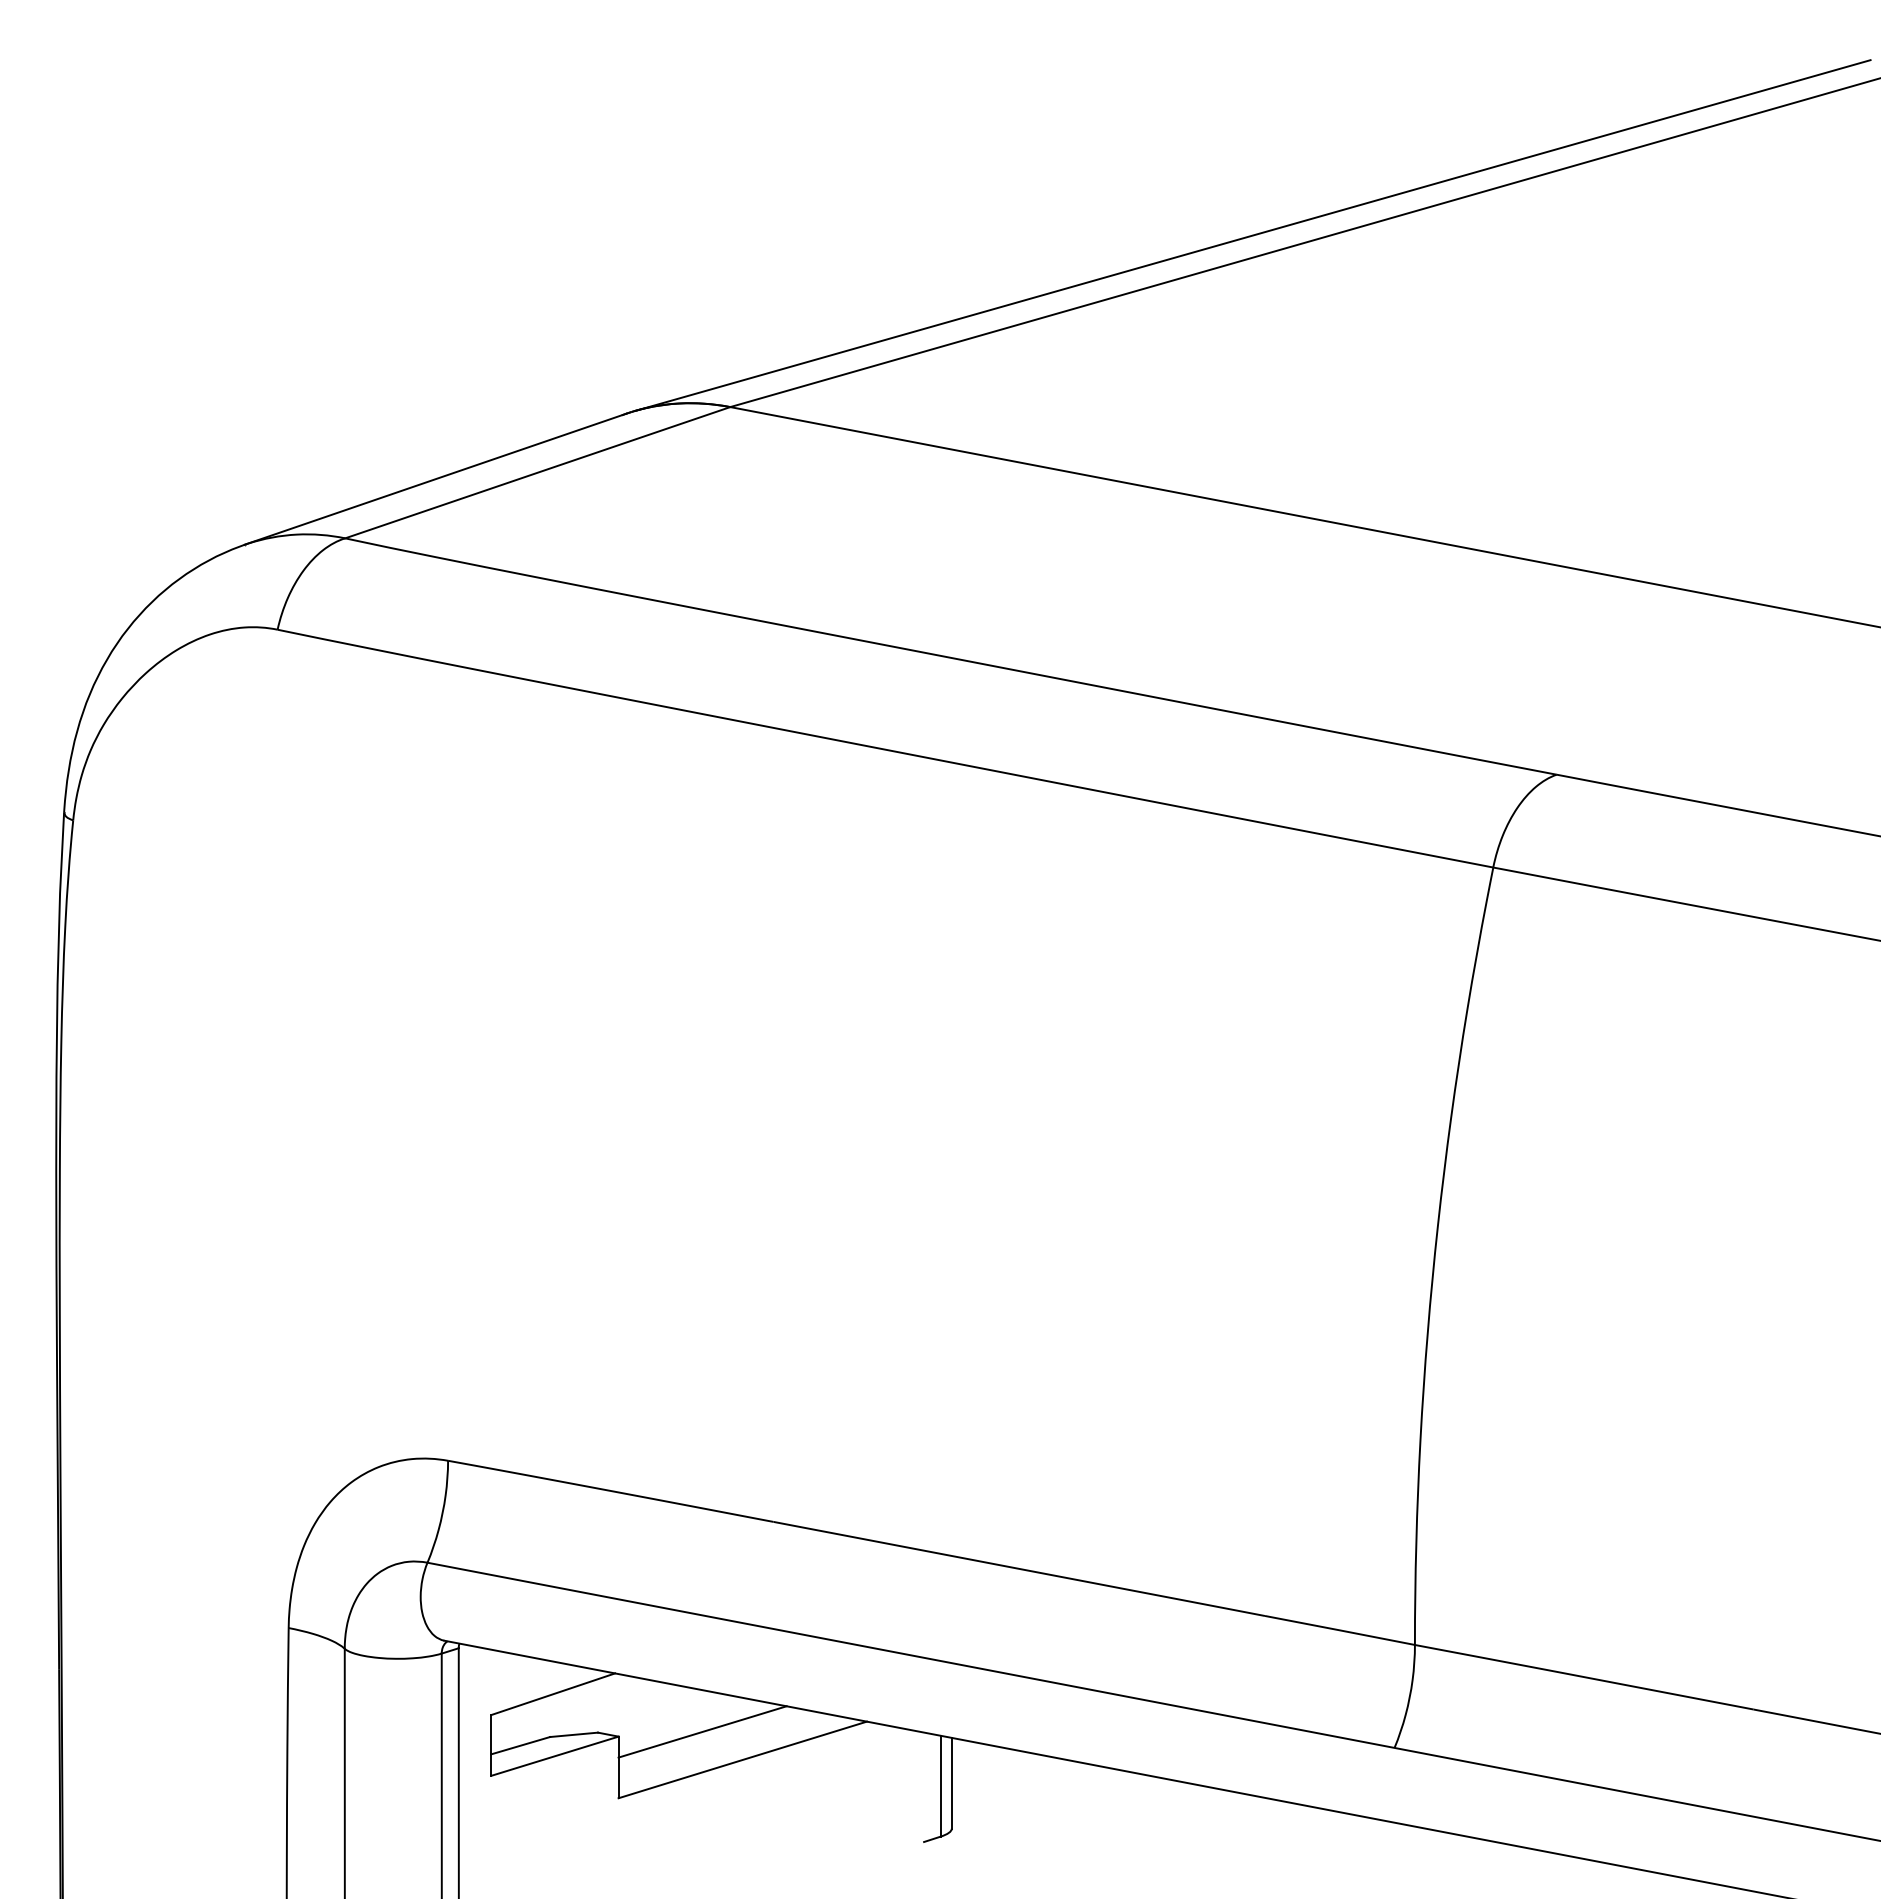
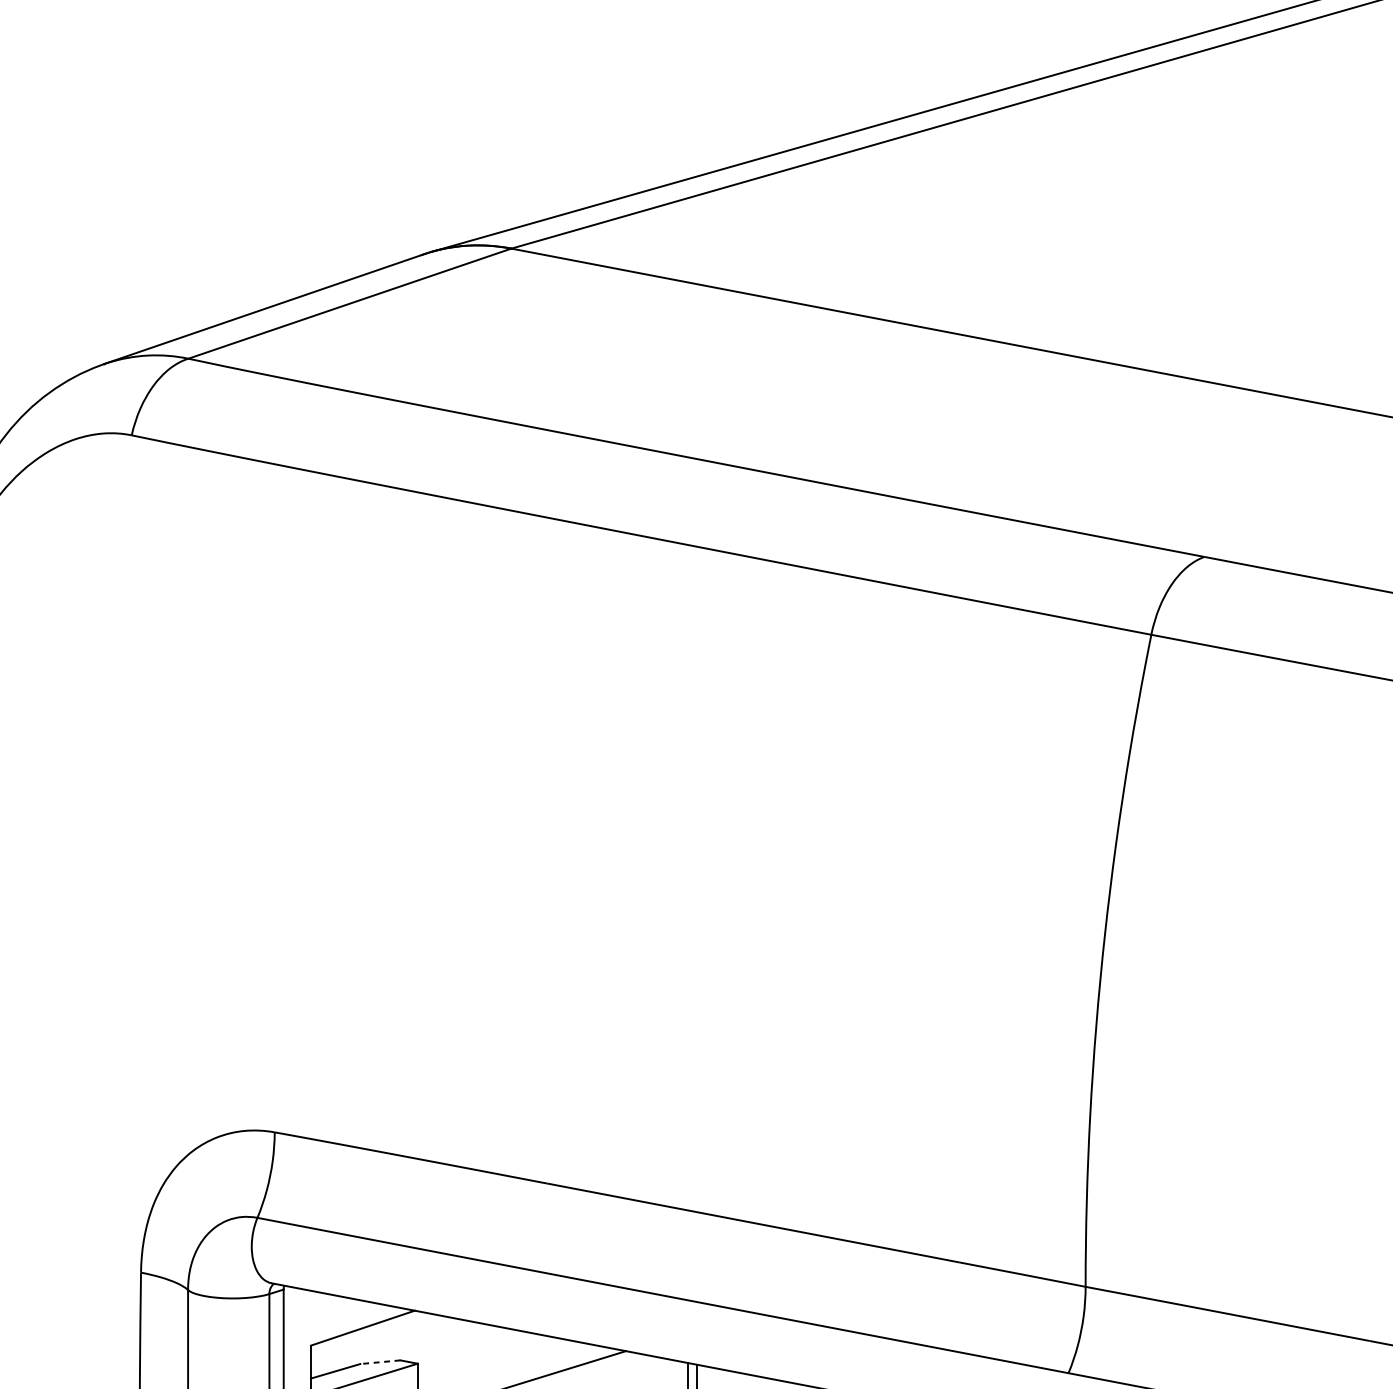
line: (702, 1731) -> (488, 1359), removed
line: (573, 1734) -> (379, 1361), solid -> dashed

